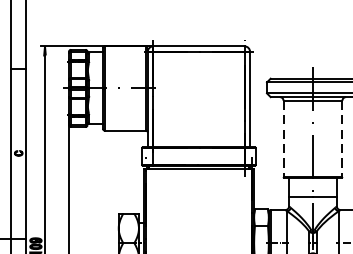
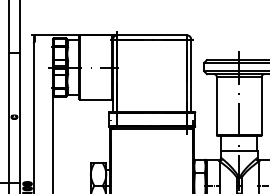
line: (283, 139) -> (216, 106), dashed -> solid
line: (341, 139) -> (261, 106), dashed -> solid

